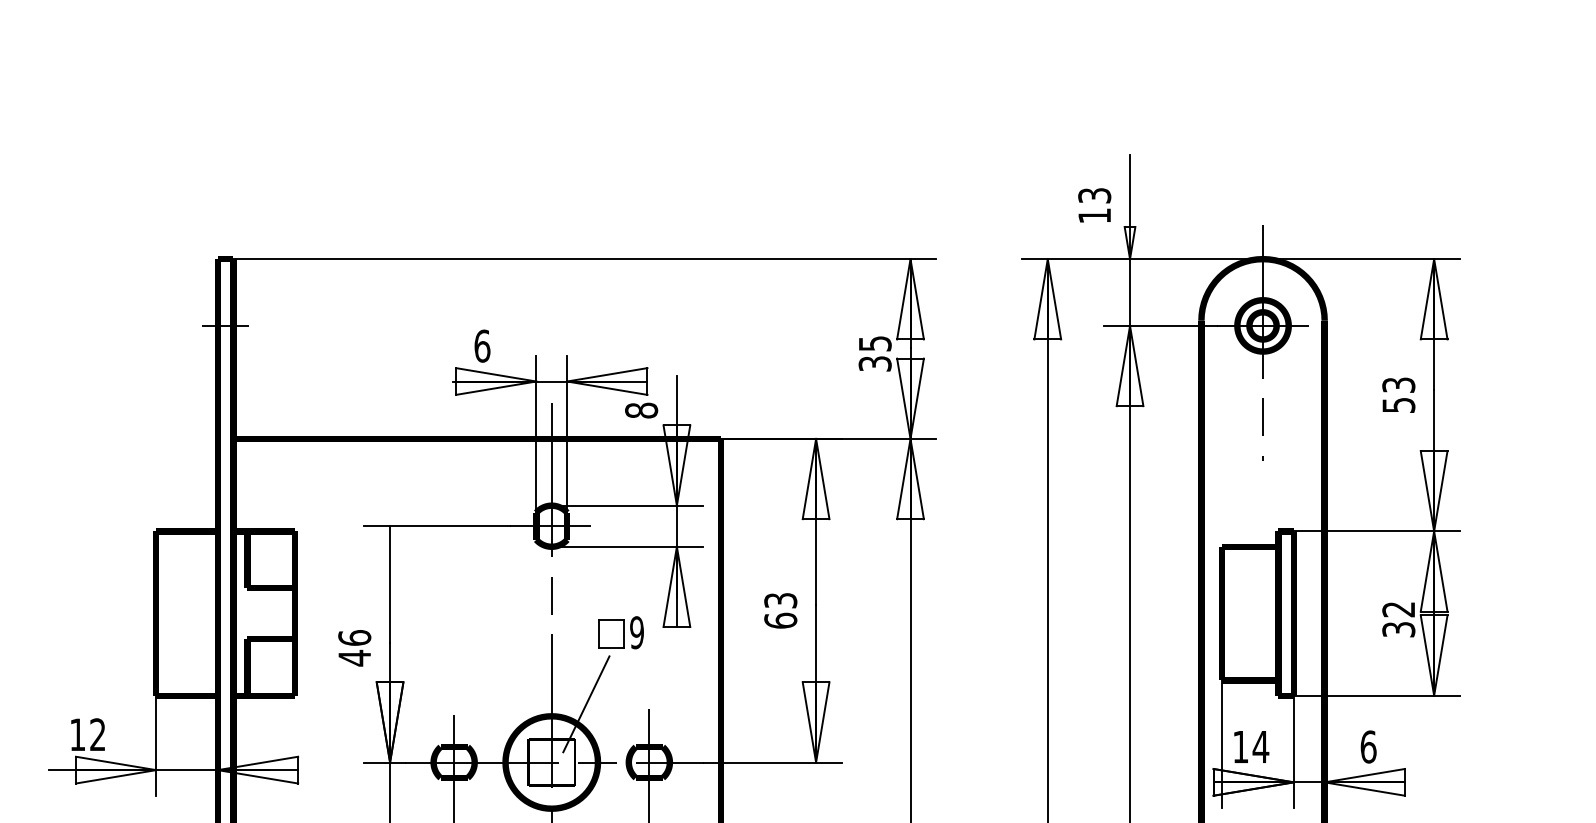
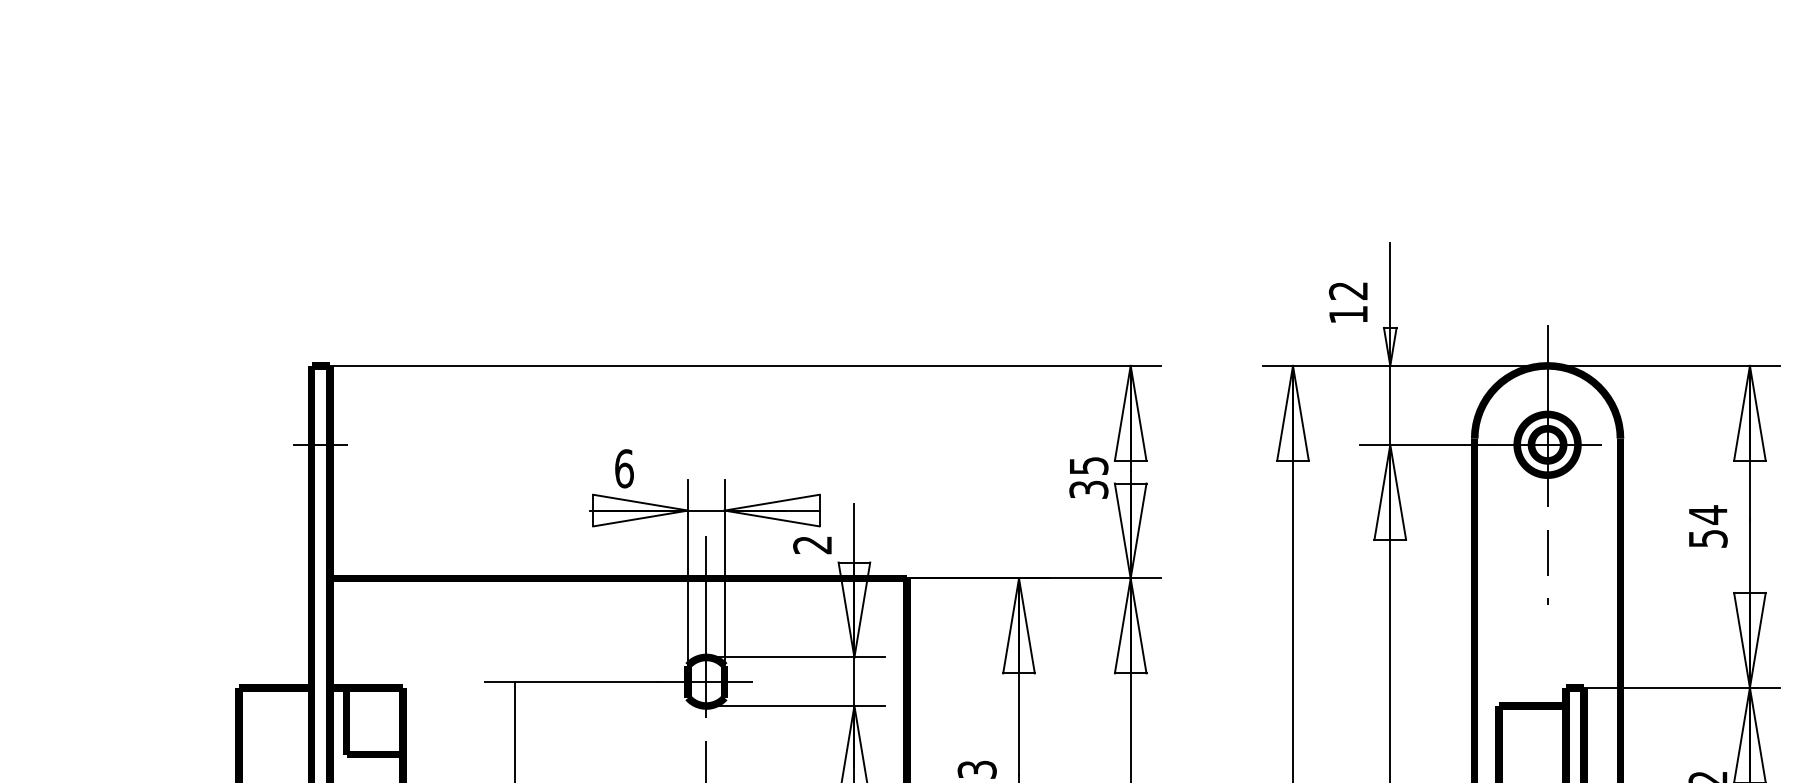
text: (1094, 195) -> (1348, 290), 13 -> 12
text: (1398, 384) -> (1707, 514), 53 -> 54
text: (641, 410) -> (812, 544), 8 -> 2

